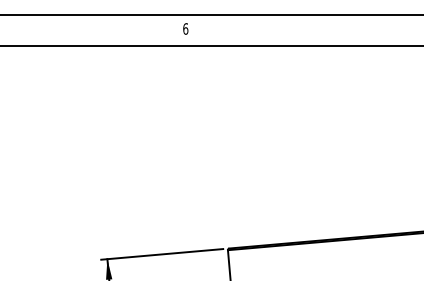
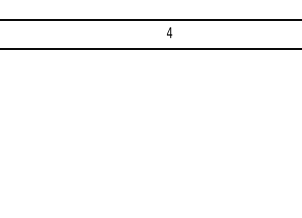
text: (185, 28) -> (169, 32), 6 -> 4

